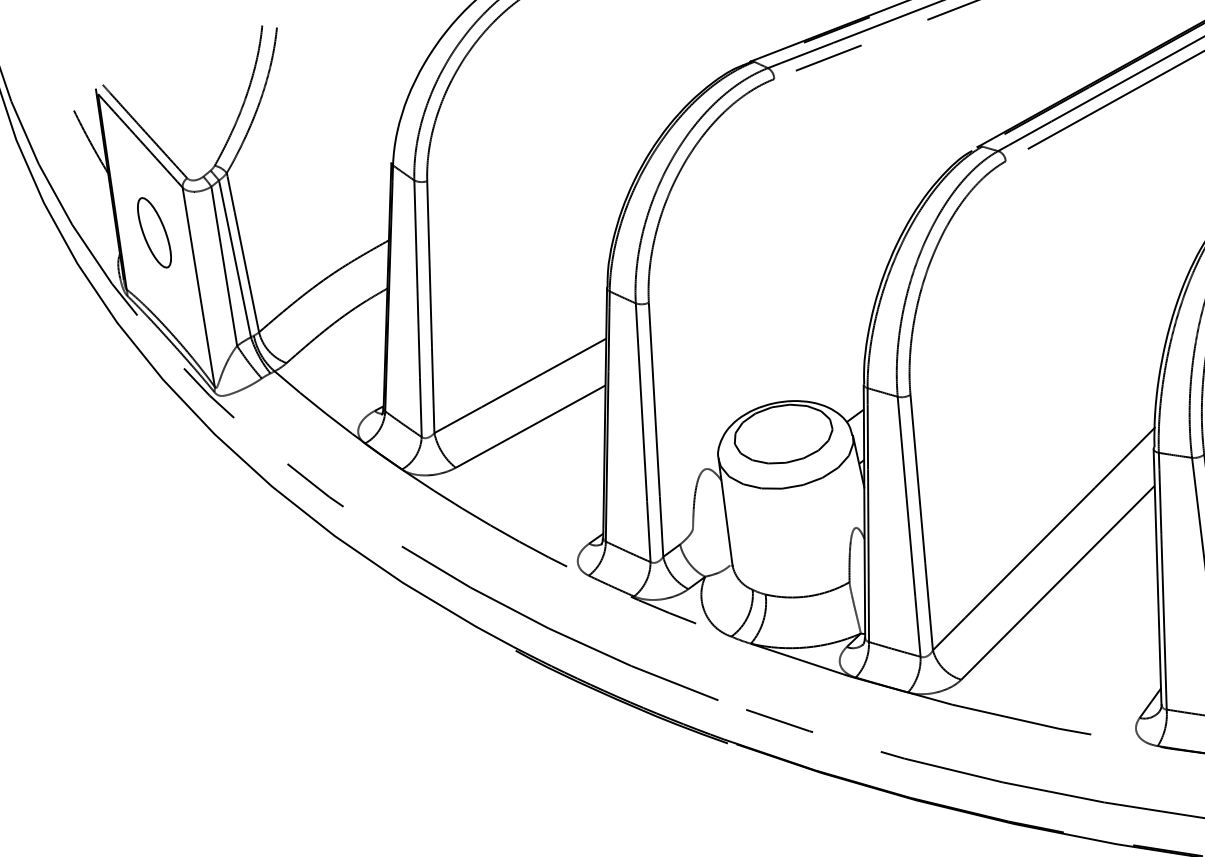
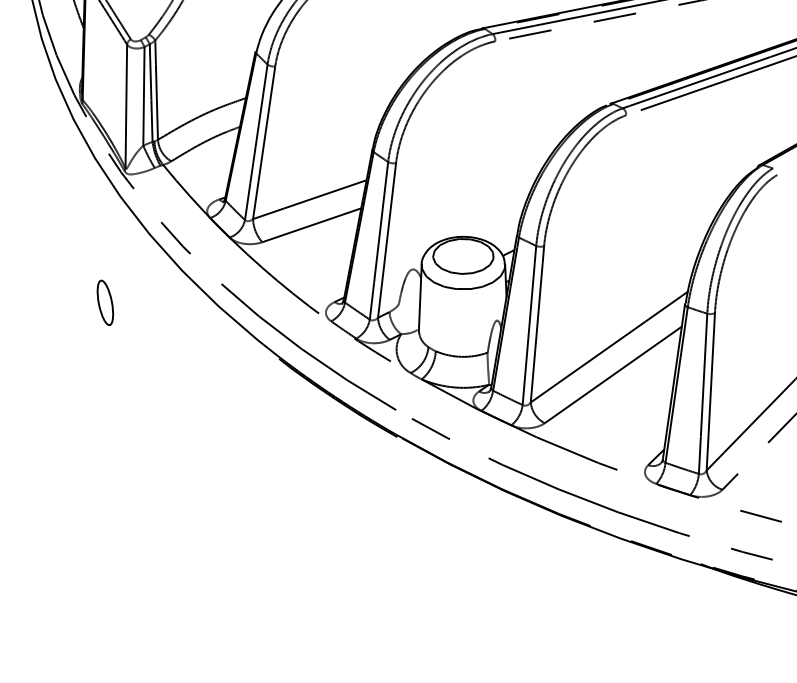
part: (154, 232) -> (105, 302), moved

